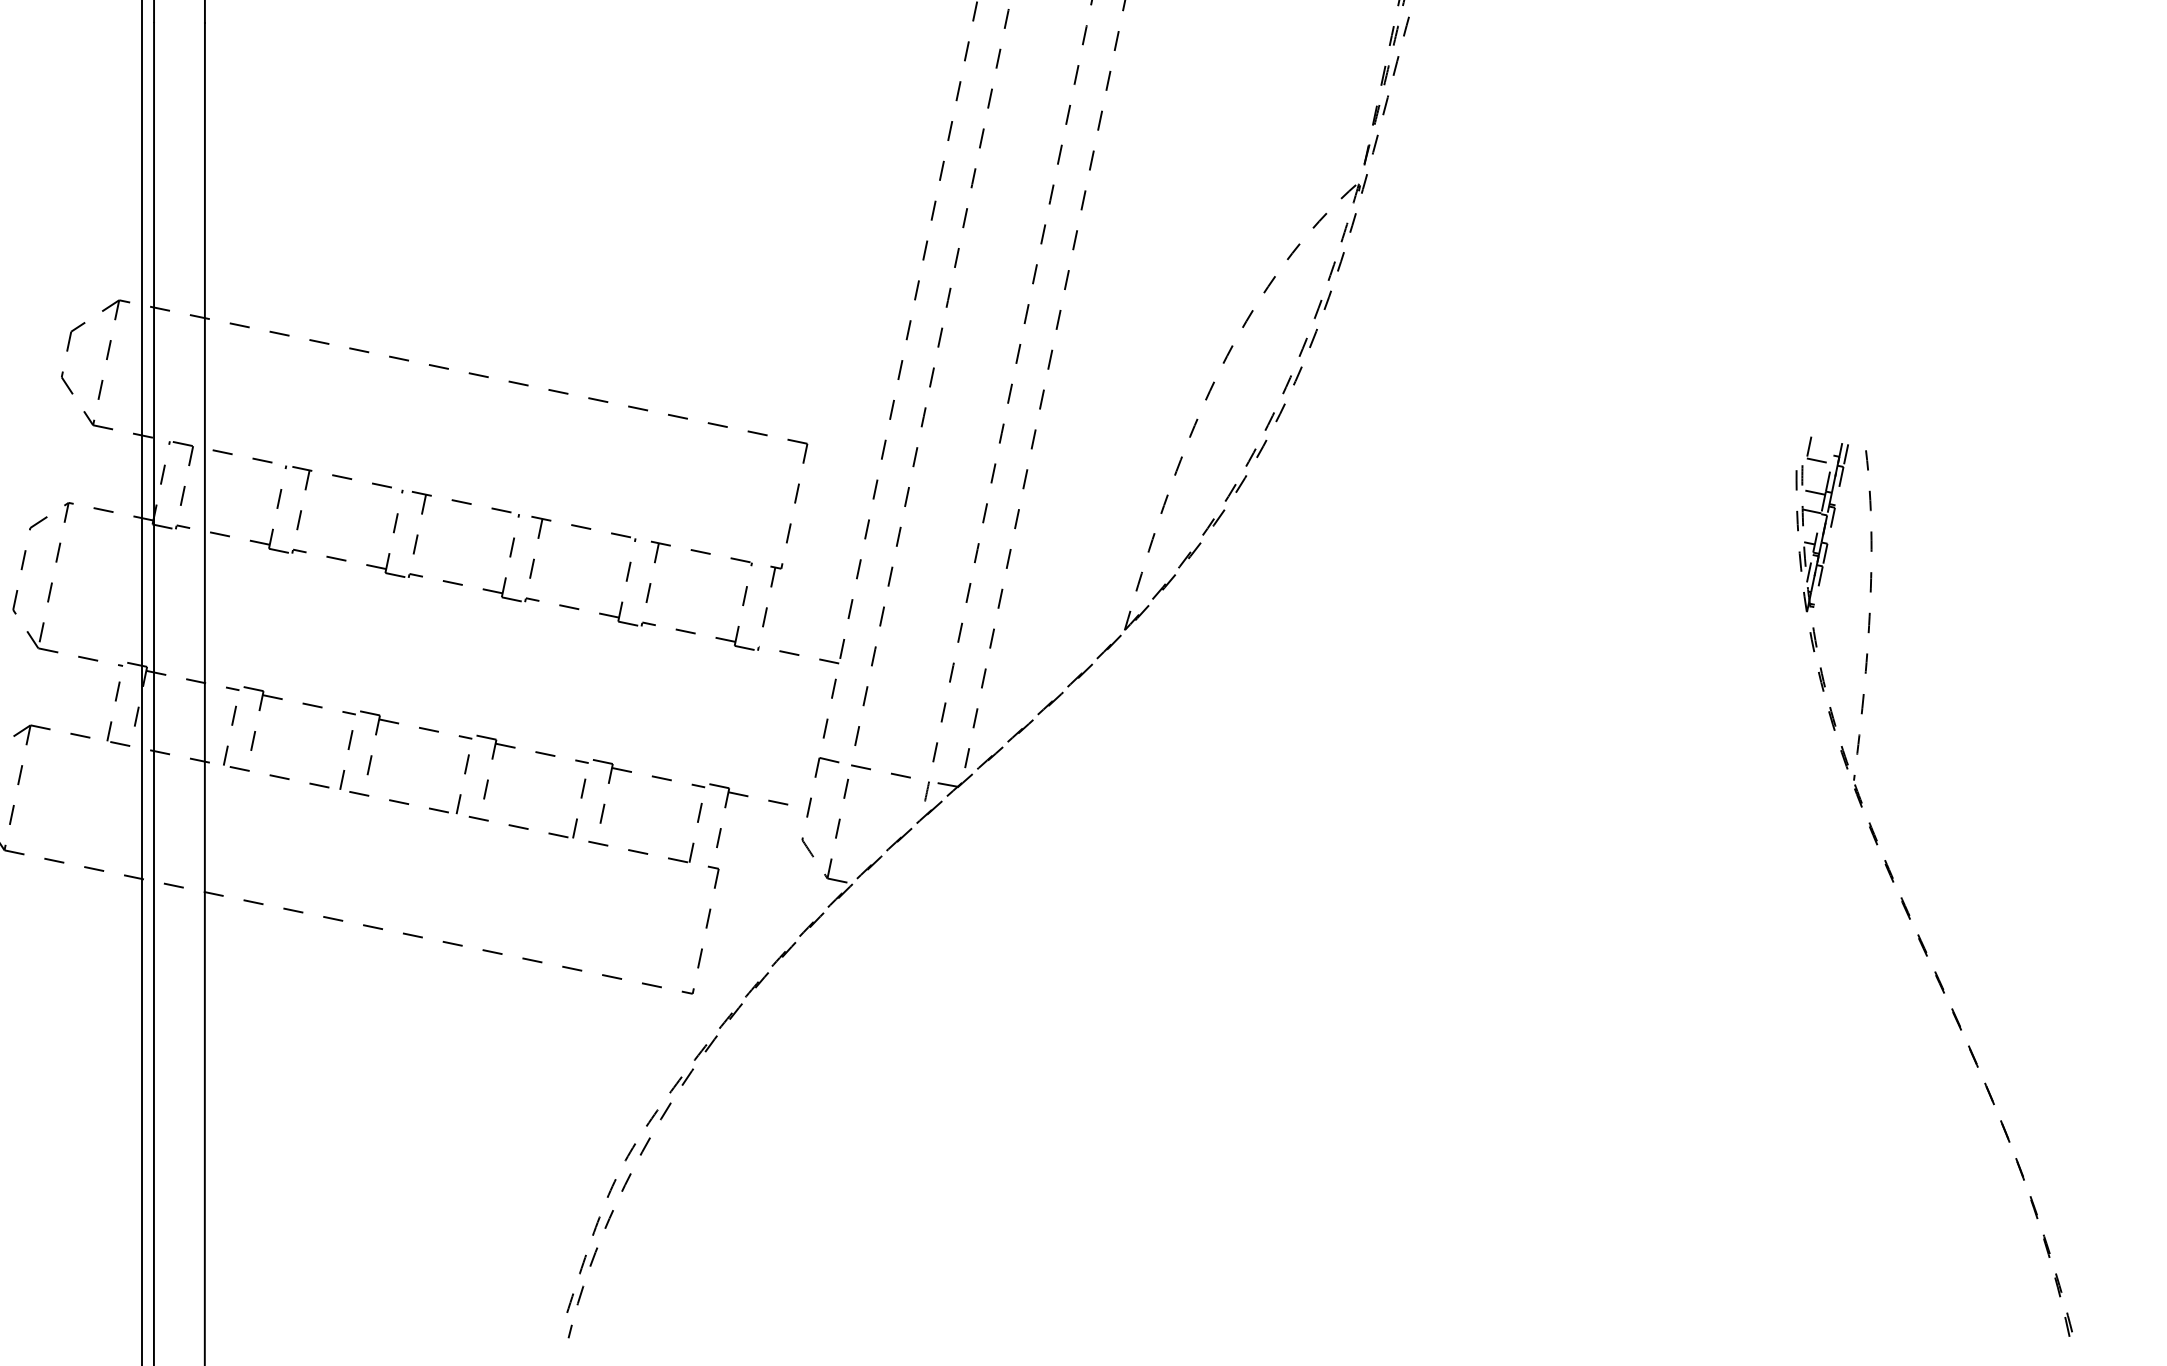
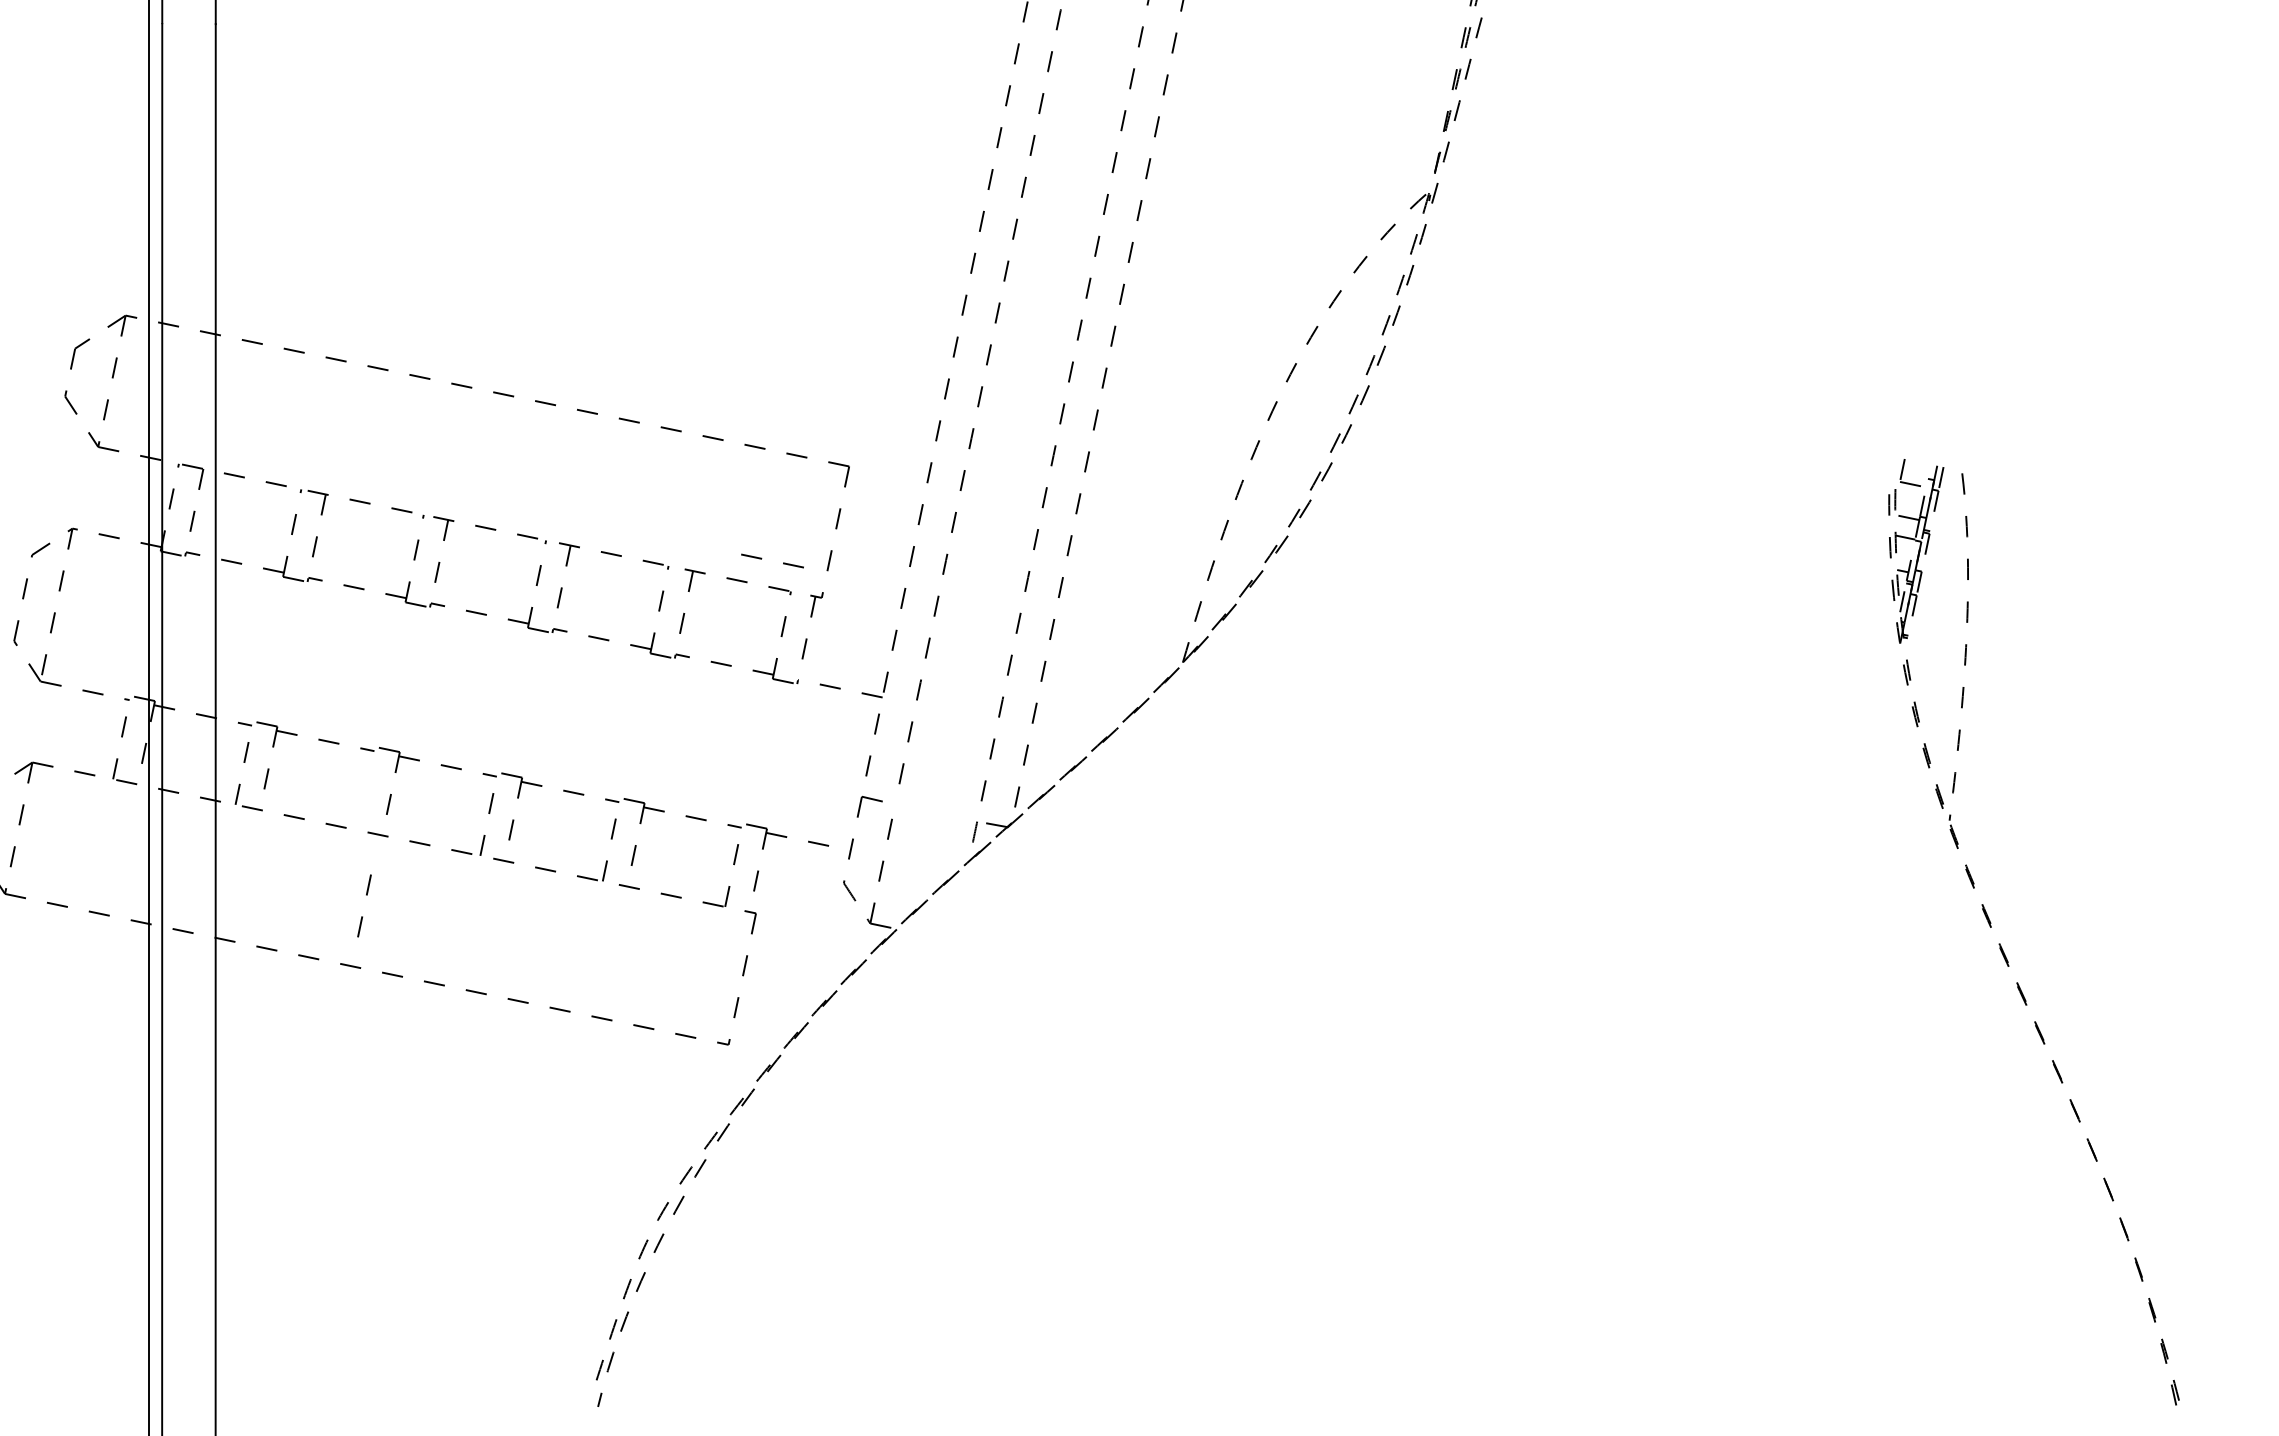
line: (348, 750) -> (366, 895), moved
line: (871, 769) -> (762, 558), moved

